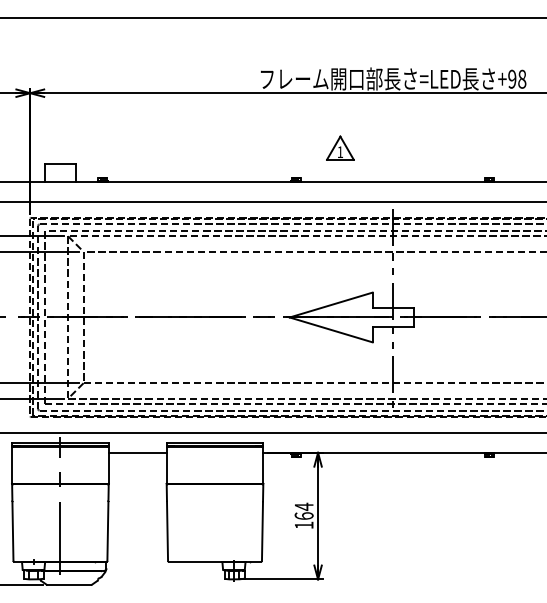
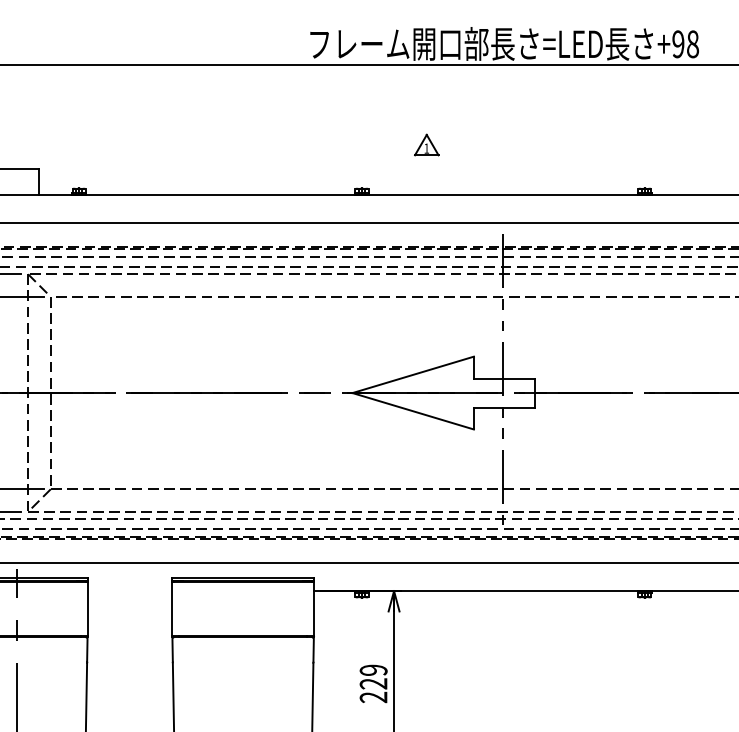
part: (340, 147) -> (426, 144), size x0.6
line: (137, 452) -> (129, 590), removed
text: (303, 515) -> (372, 682), 164 -> 229

